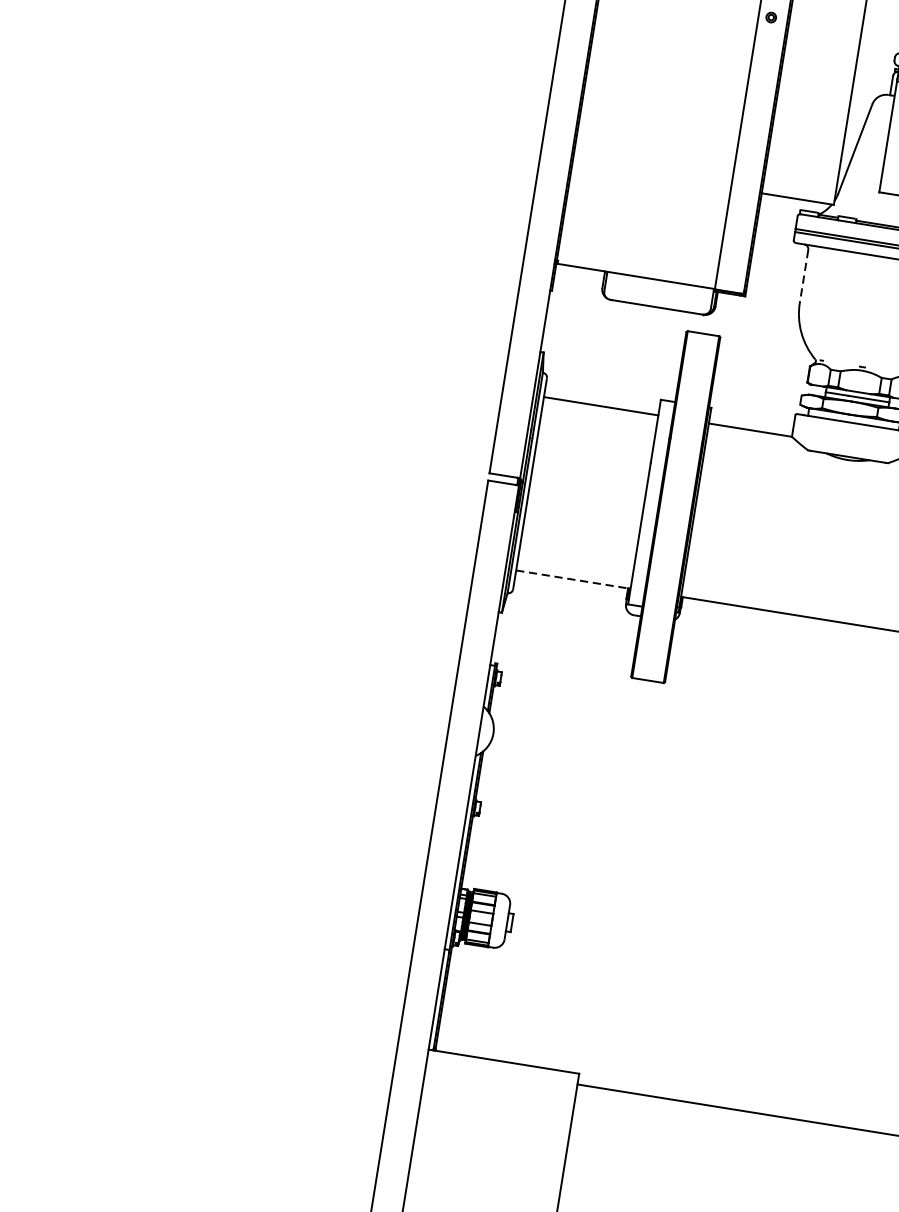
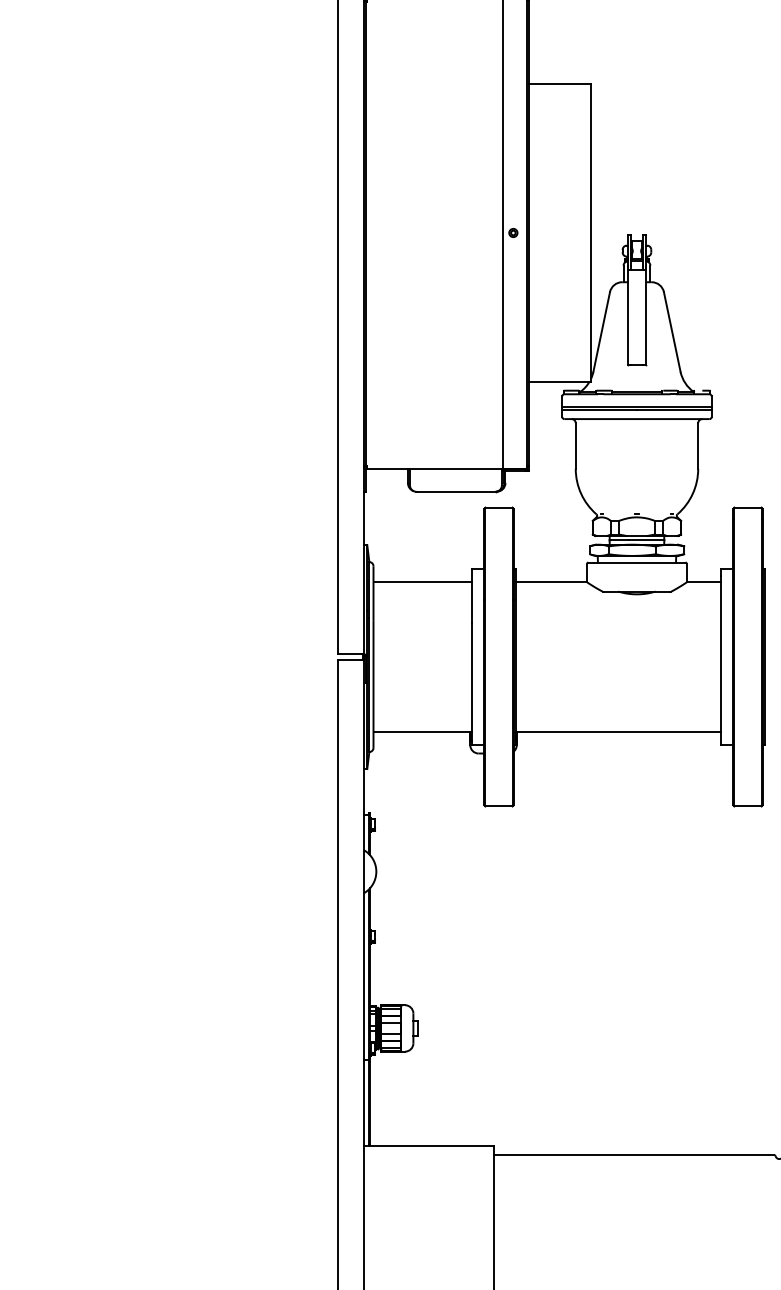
line: (803, 276) -> (575, 446), dashed -> solid
line: (574, 579) -> (423, 731), dashed -> solid

